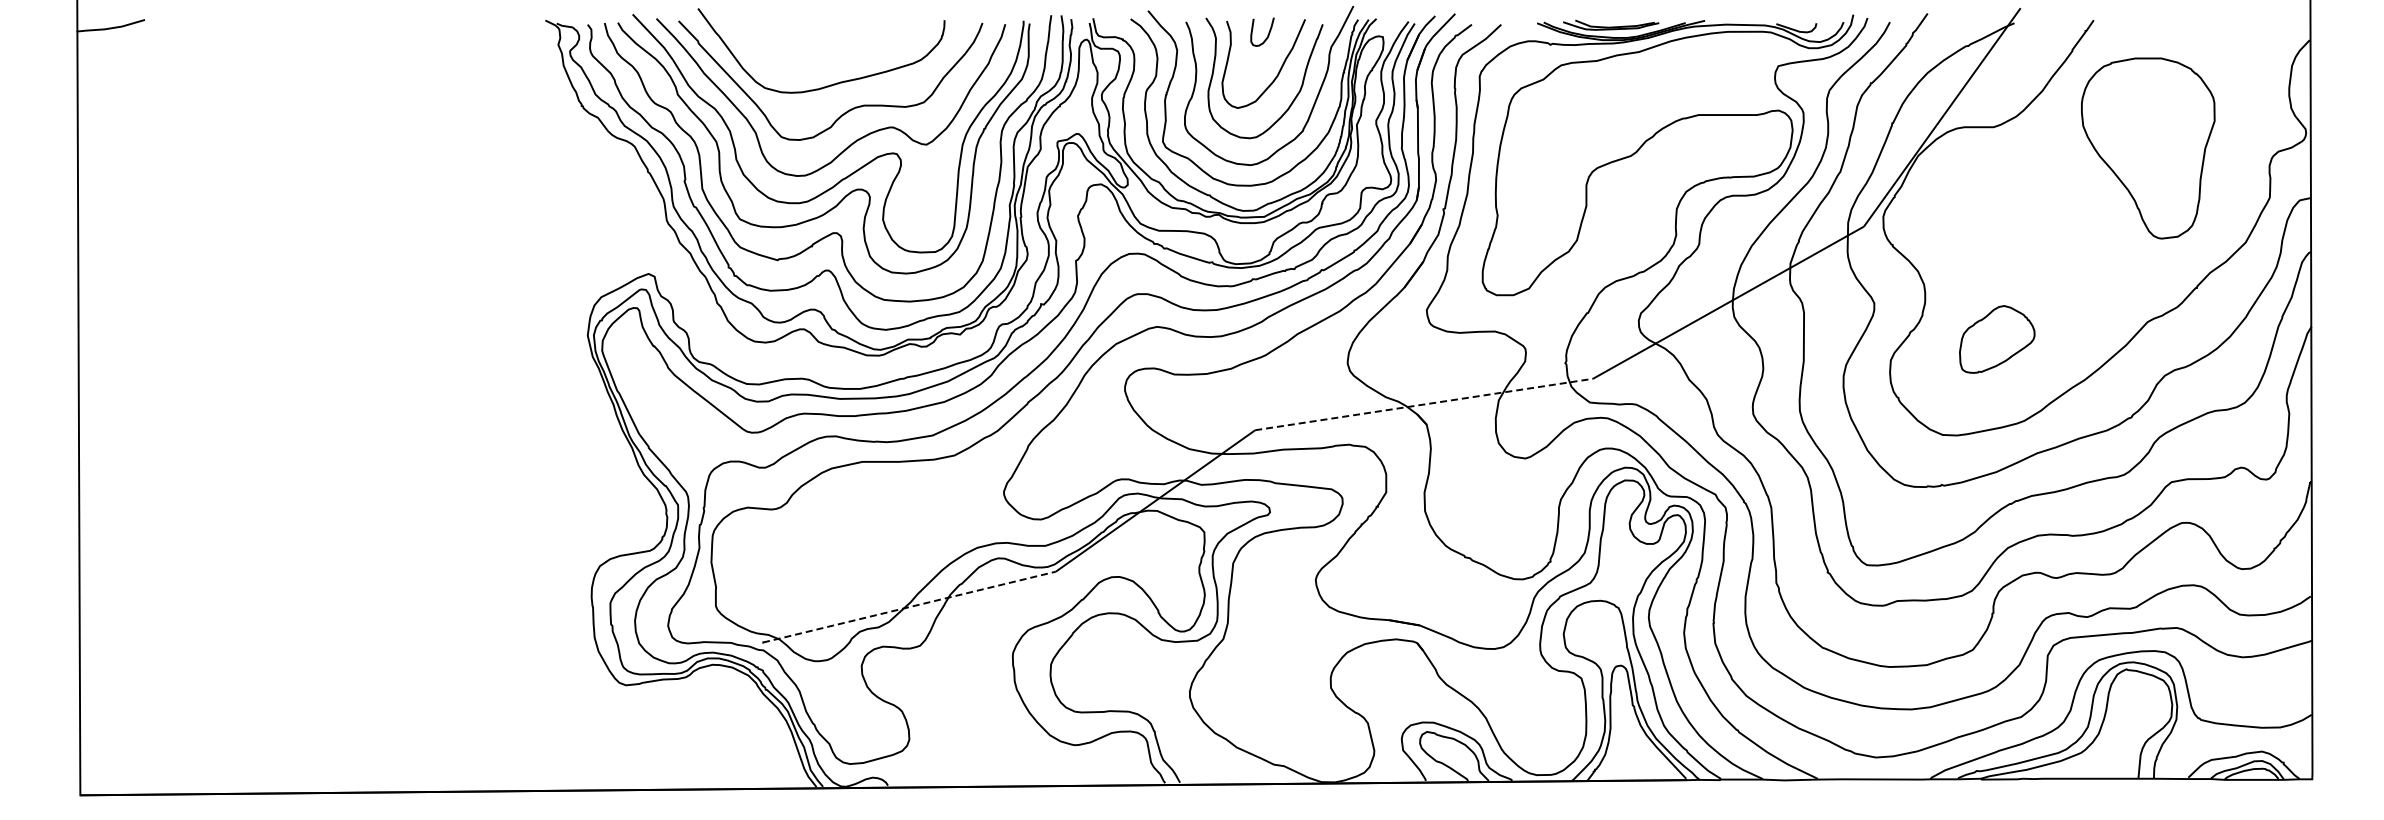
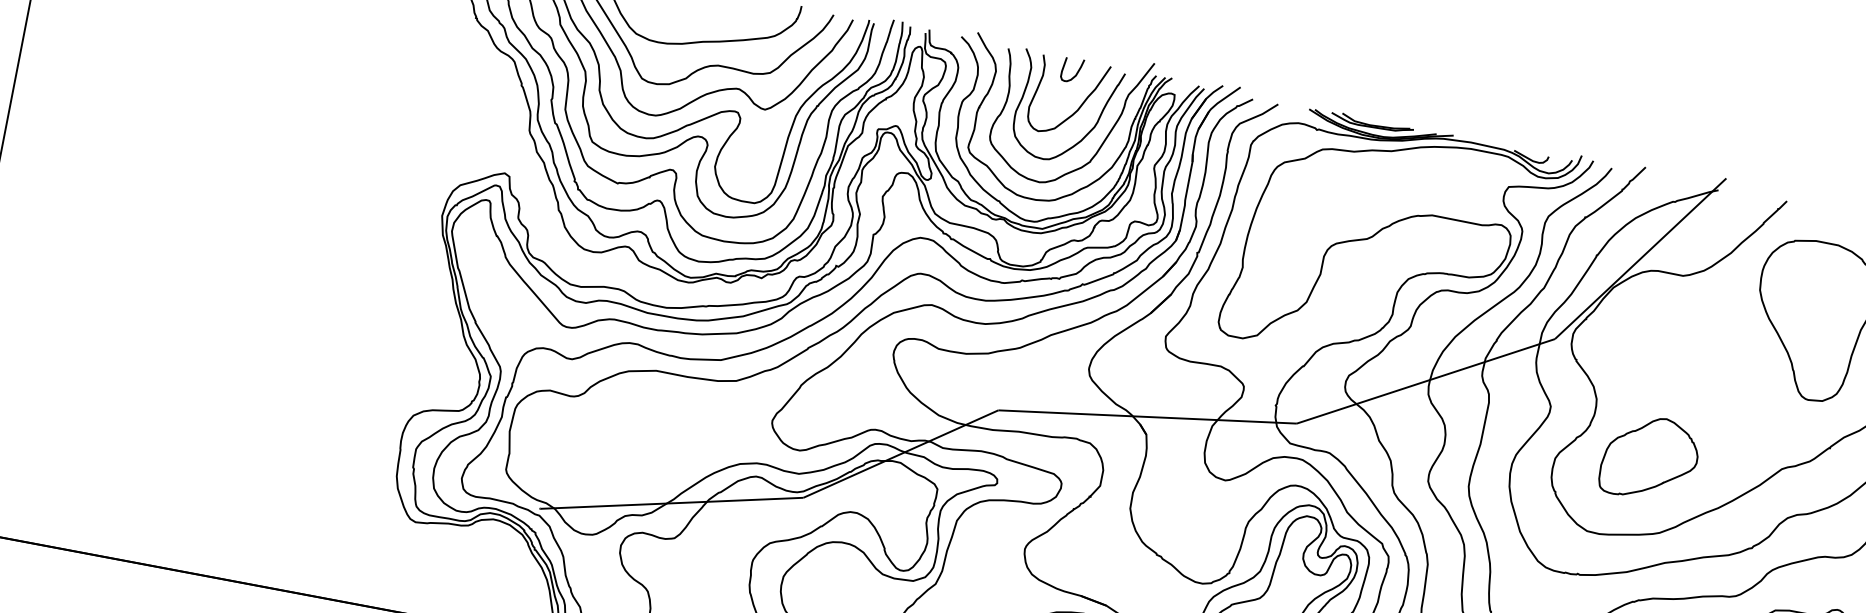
part: (1997, 339) -> (1650, 458), size x1.43
line: (1424, 404) -> (1147, 417), dashed -> solid
line: (909, 607) -> (671, 503), dashed -> solid

